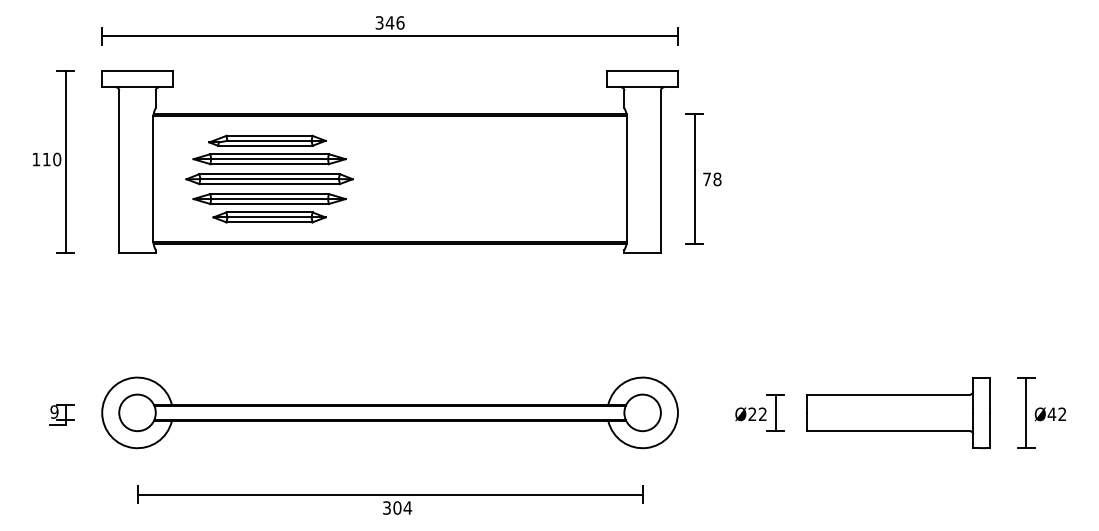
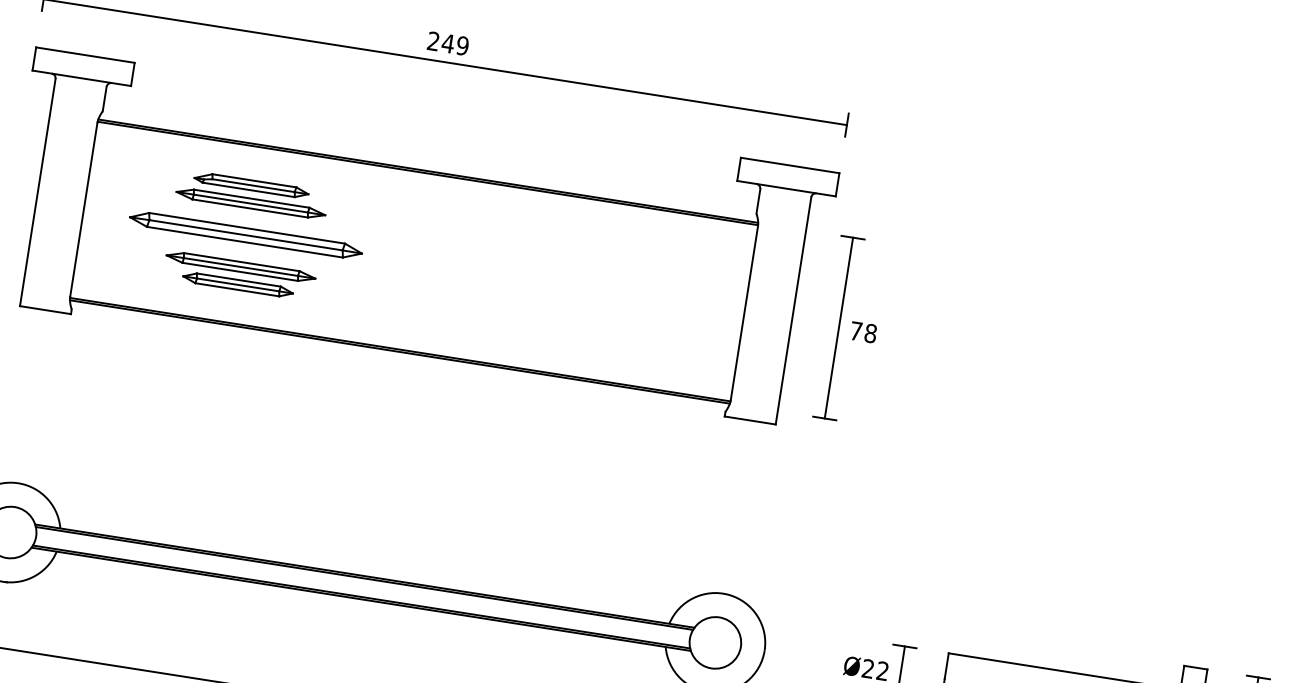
text: (389, 22) -> (447, 42), 346 -> 249
part: (269, 149) -> (252, 193), size x0.7
part: (269, 208) -> (239, 276), size x0.7

